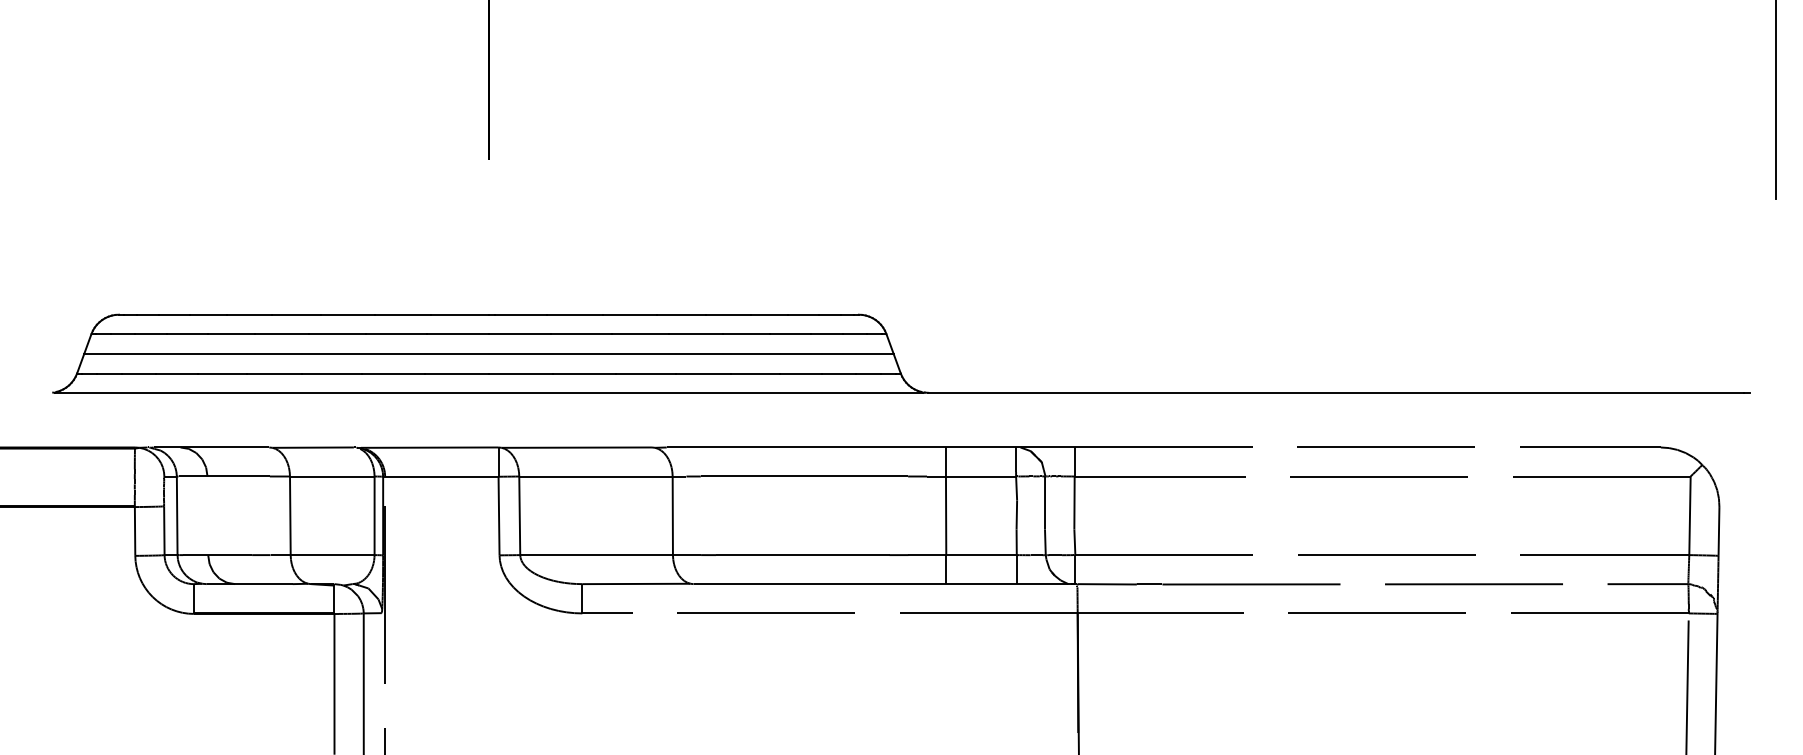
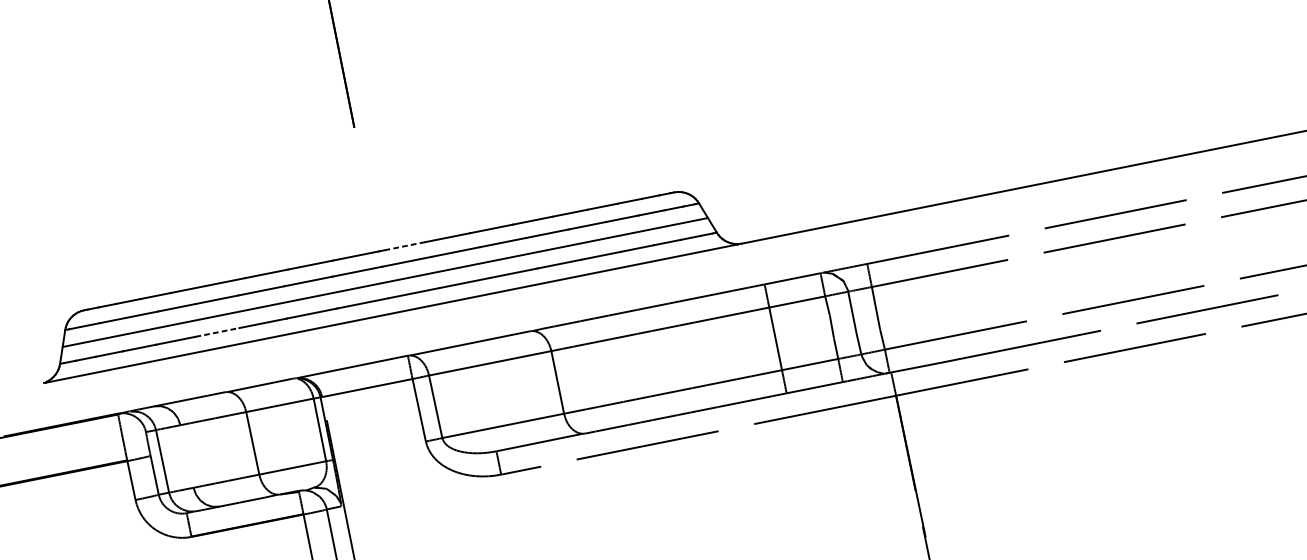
line: (520, 314) -> (404, 246), solid -> dashed
line: (274, 373) -> (217, 332), solid -> dashed

